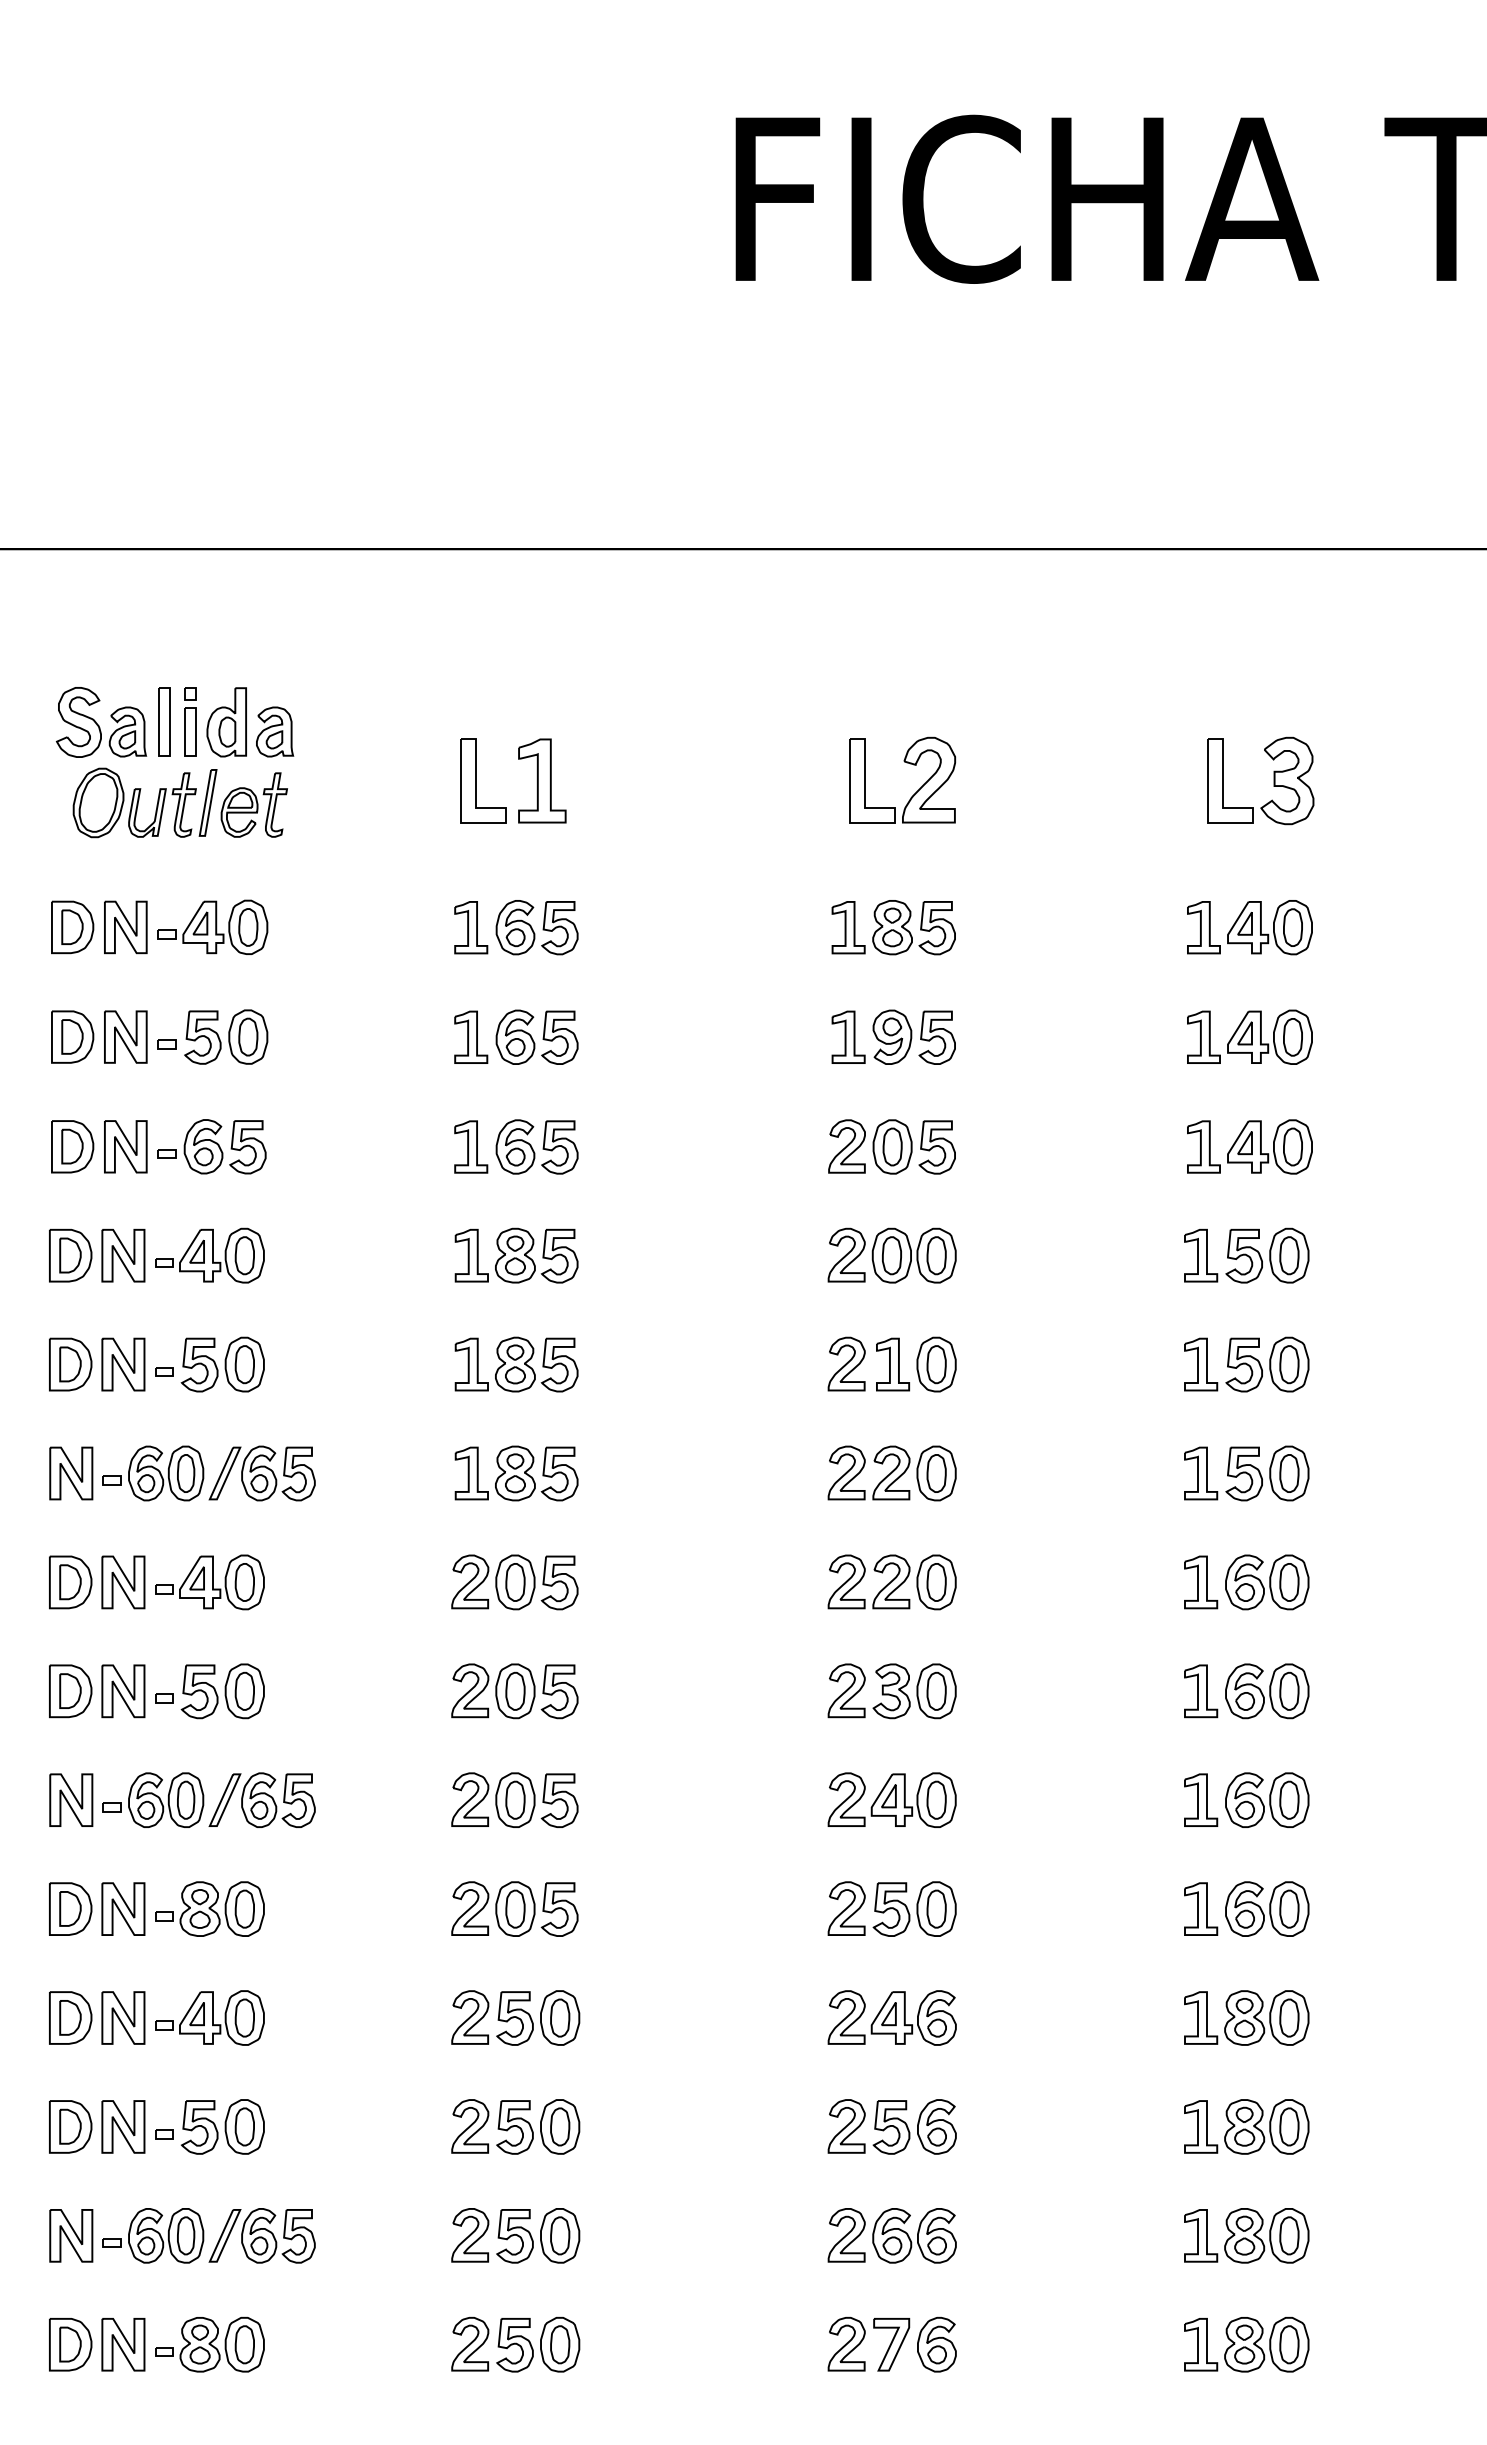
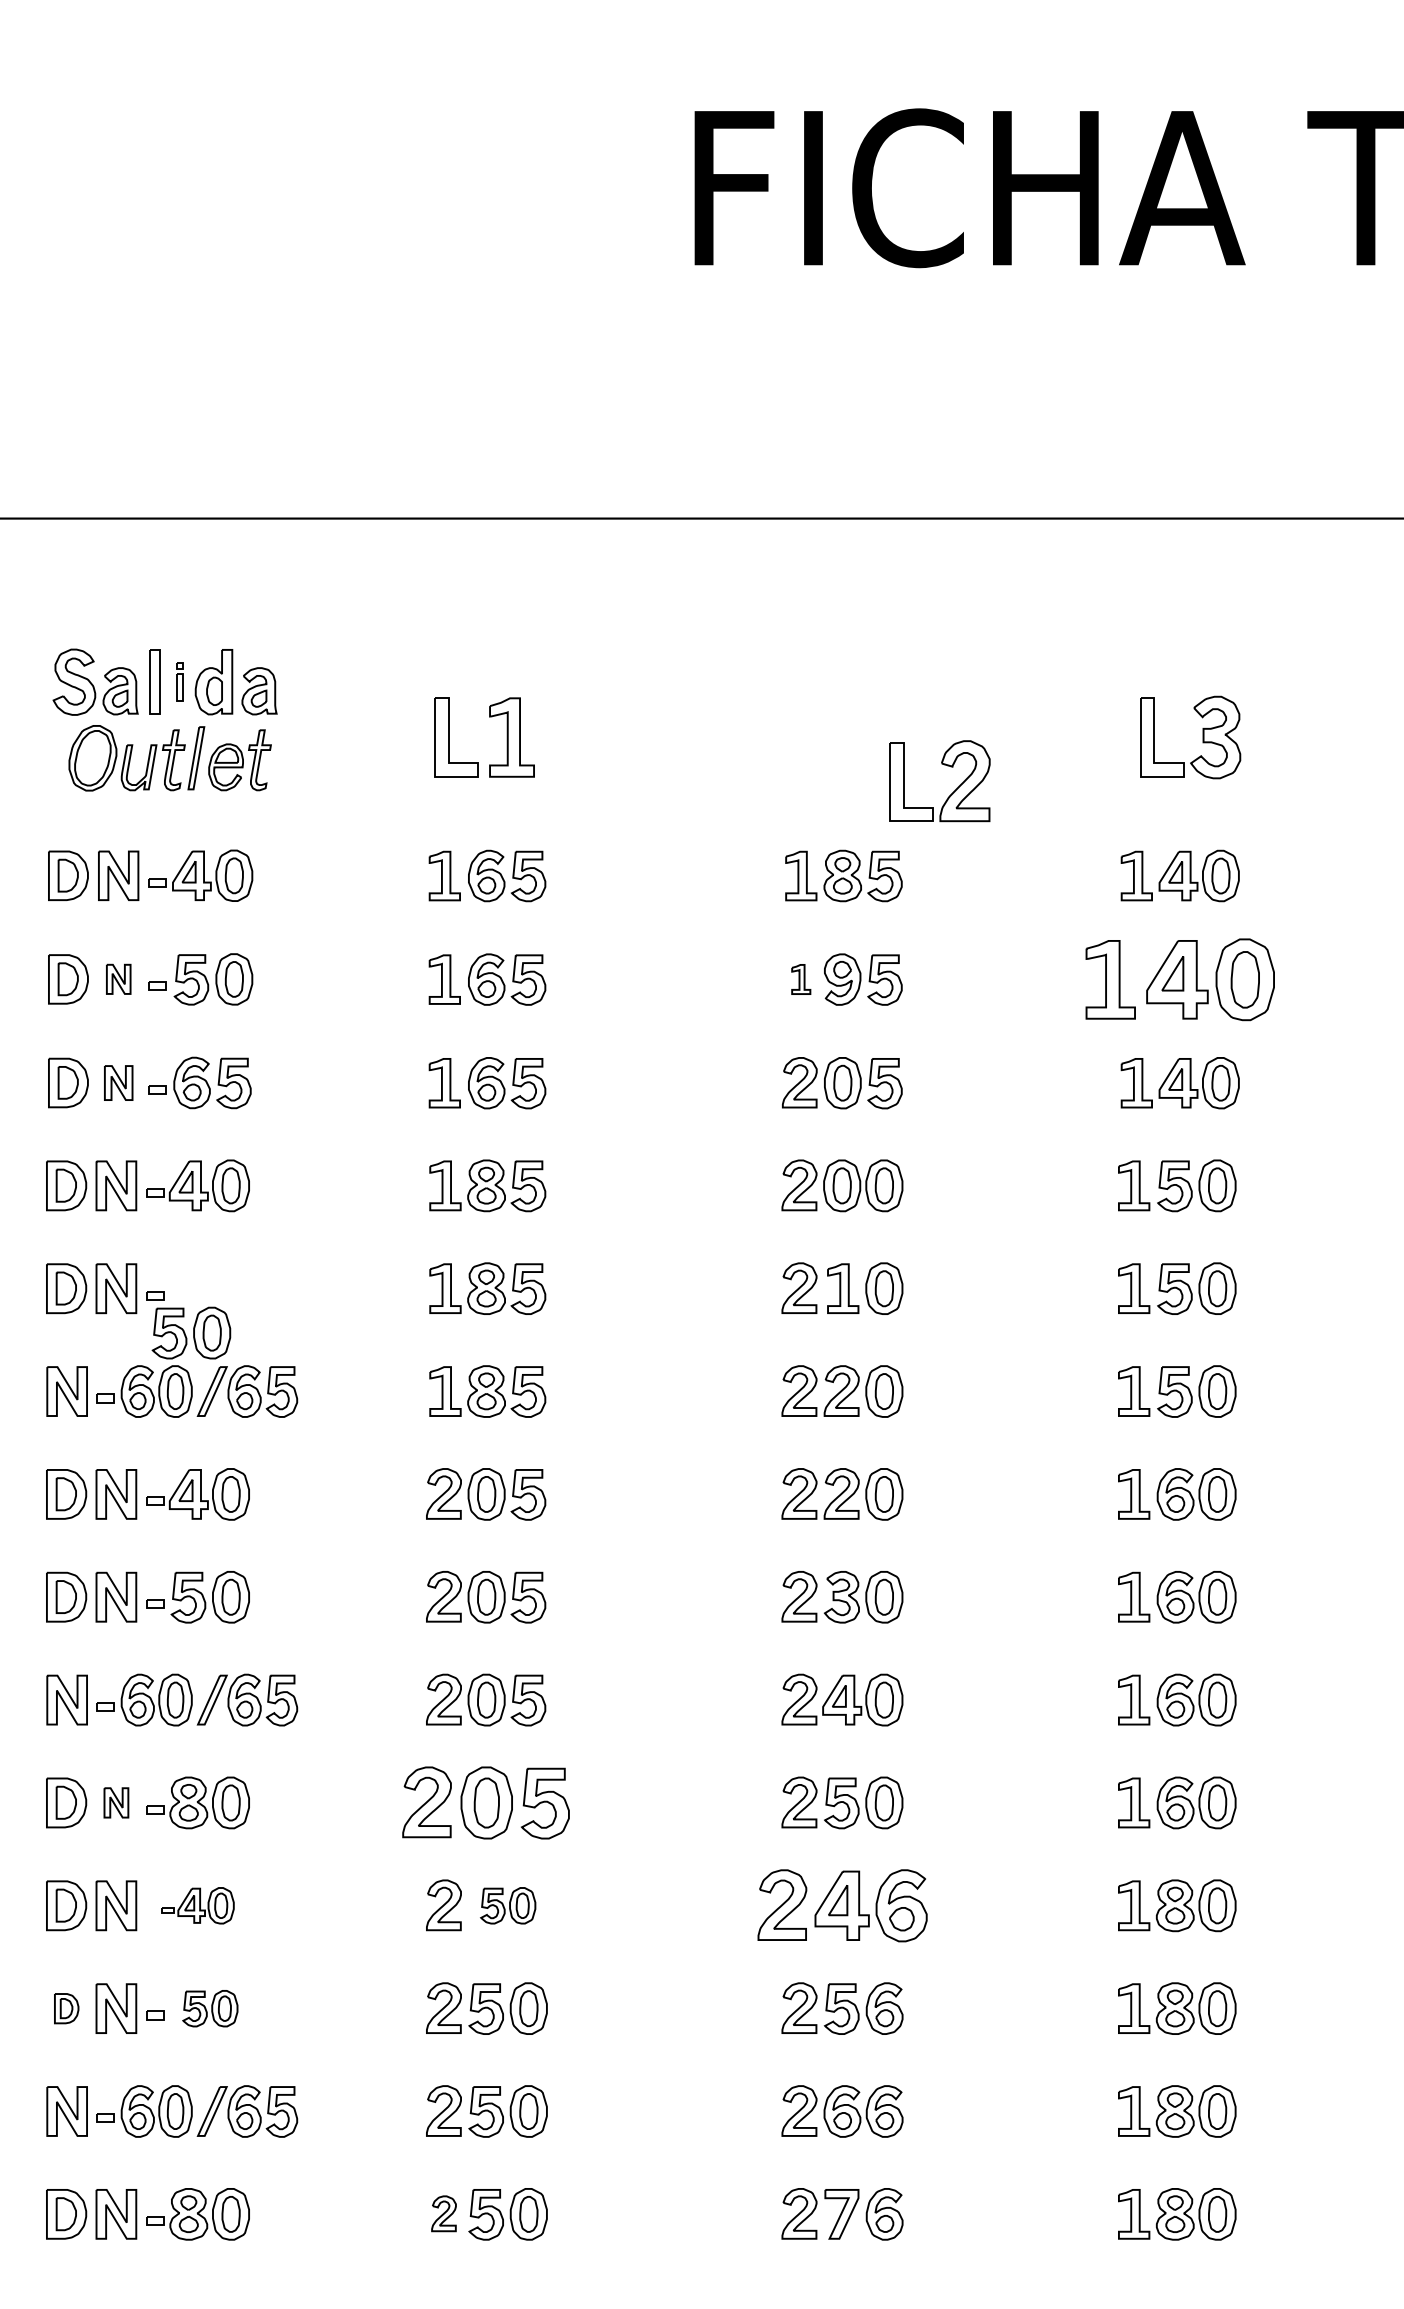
part: (190, 721) -> (179, 681), size x0.6
part: (906, 763) -> (943, 765), moved
part: (125, 1036) -> (118, 978), size x0.6
part: (848, 1036) -> (801, 978), size x0.6
part: (1249, 1036) -> (1179, 978), size x1.6
part: (125, 1146) -> (118, 1082), size x0.7
part: (222, 1364) -> (191, 1332), moved
part: (123, 1908) -> (116, 1802), size x0.6
part: (514, 1908) -> (485, 1802), size x1.4
part: (209, 2017) -> (197, 1905), size x0.7
part: (538, 2017) -> (508, 1905), size x0.7
part: (891, 2017) -> (841, 1905), size x1.4
part: (70, 2126) -> (66, 2008), size x0.6
part: (222, 2126) -> (209, 2008), size x0.7
part: (470, 2343) -> (444, 2213), size x0.7

